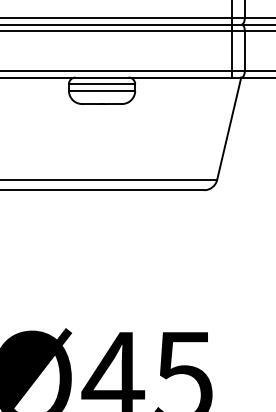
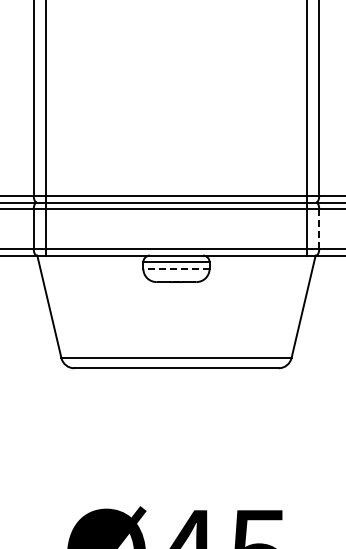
line: (245, 51) -> (319, 229), solid -> dashed
line: (102, 90) -> (176, 268), solid -> dashed

